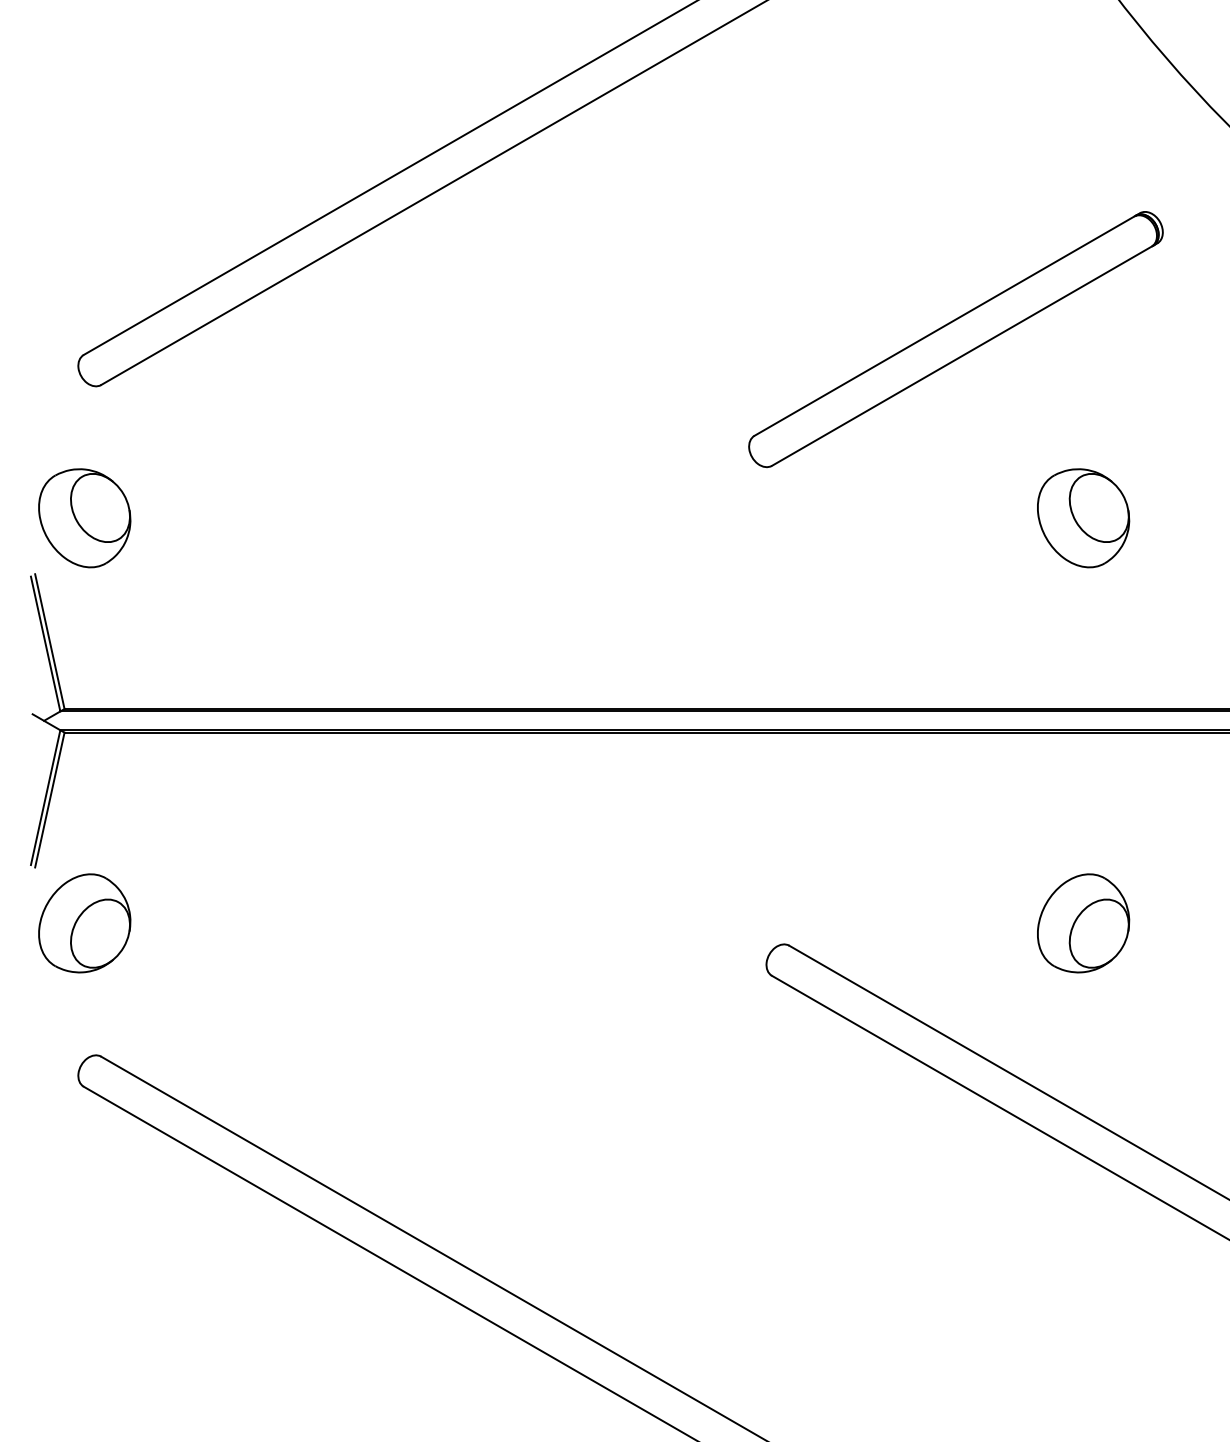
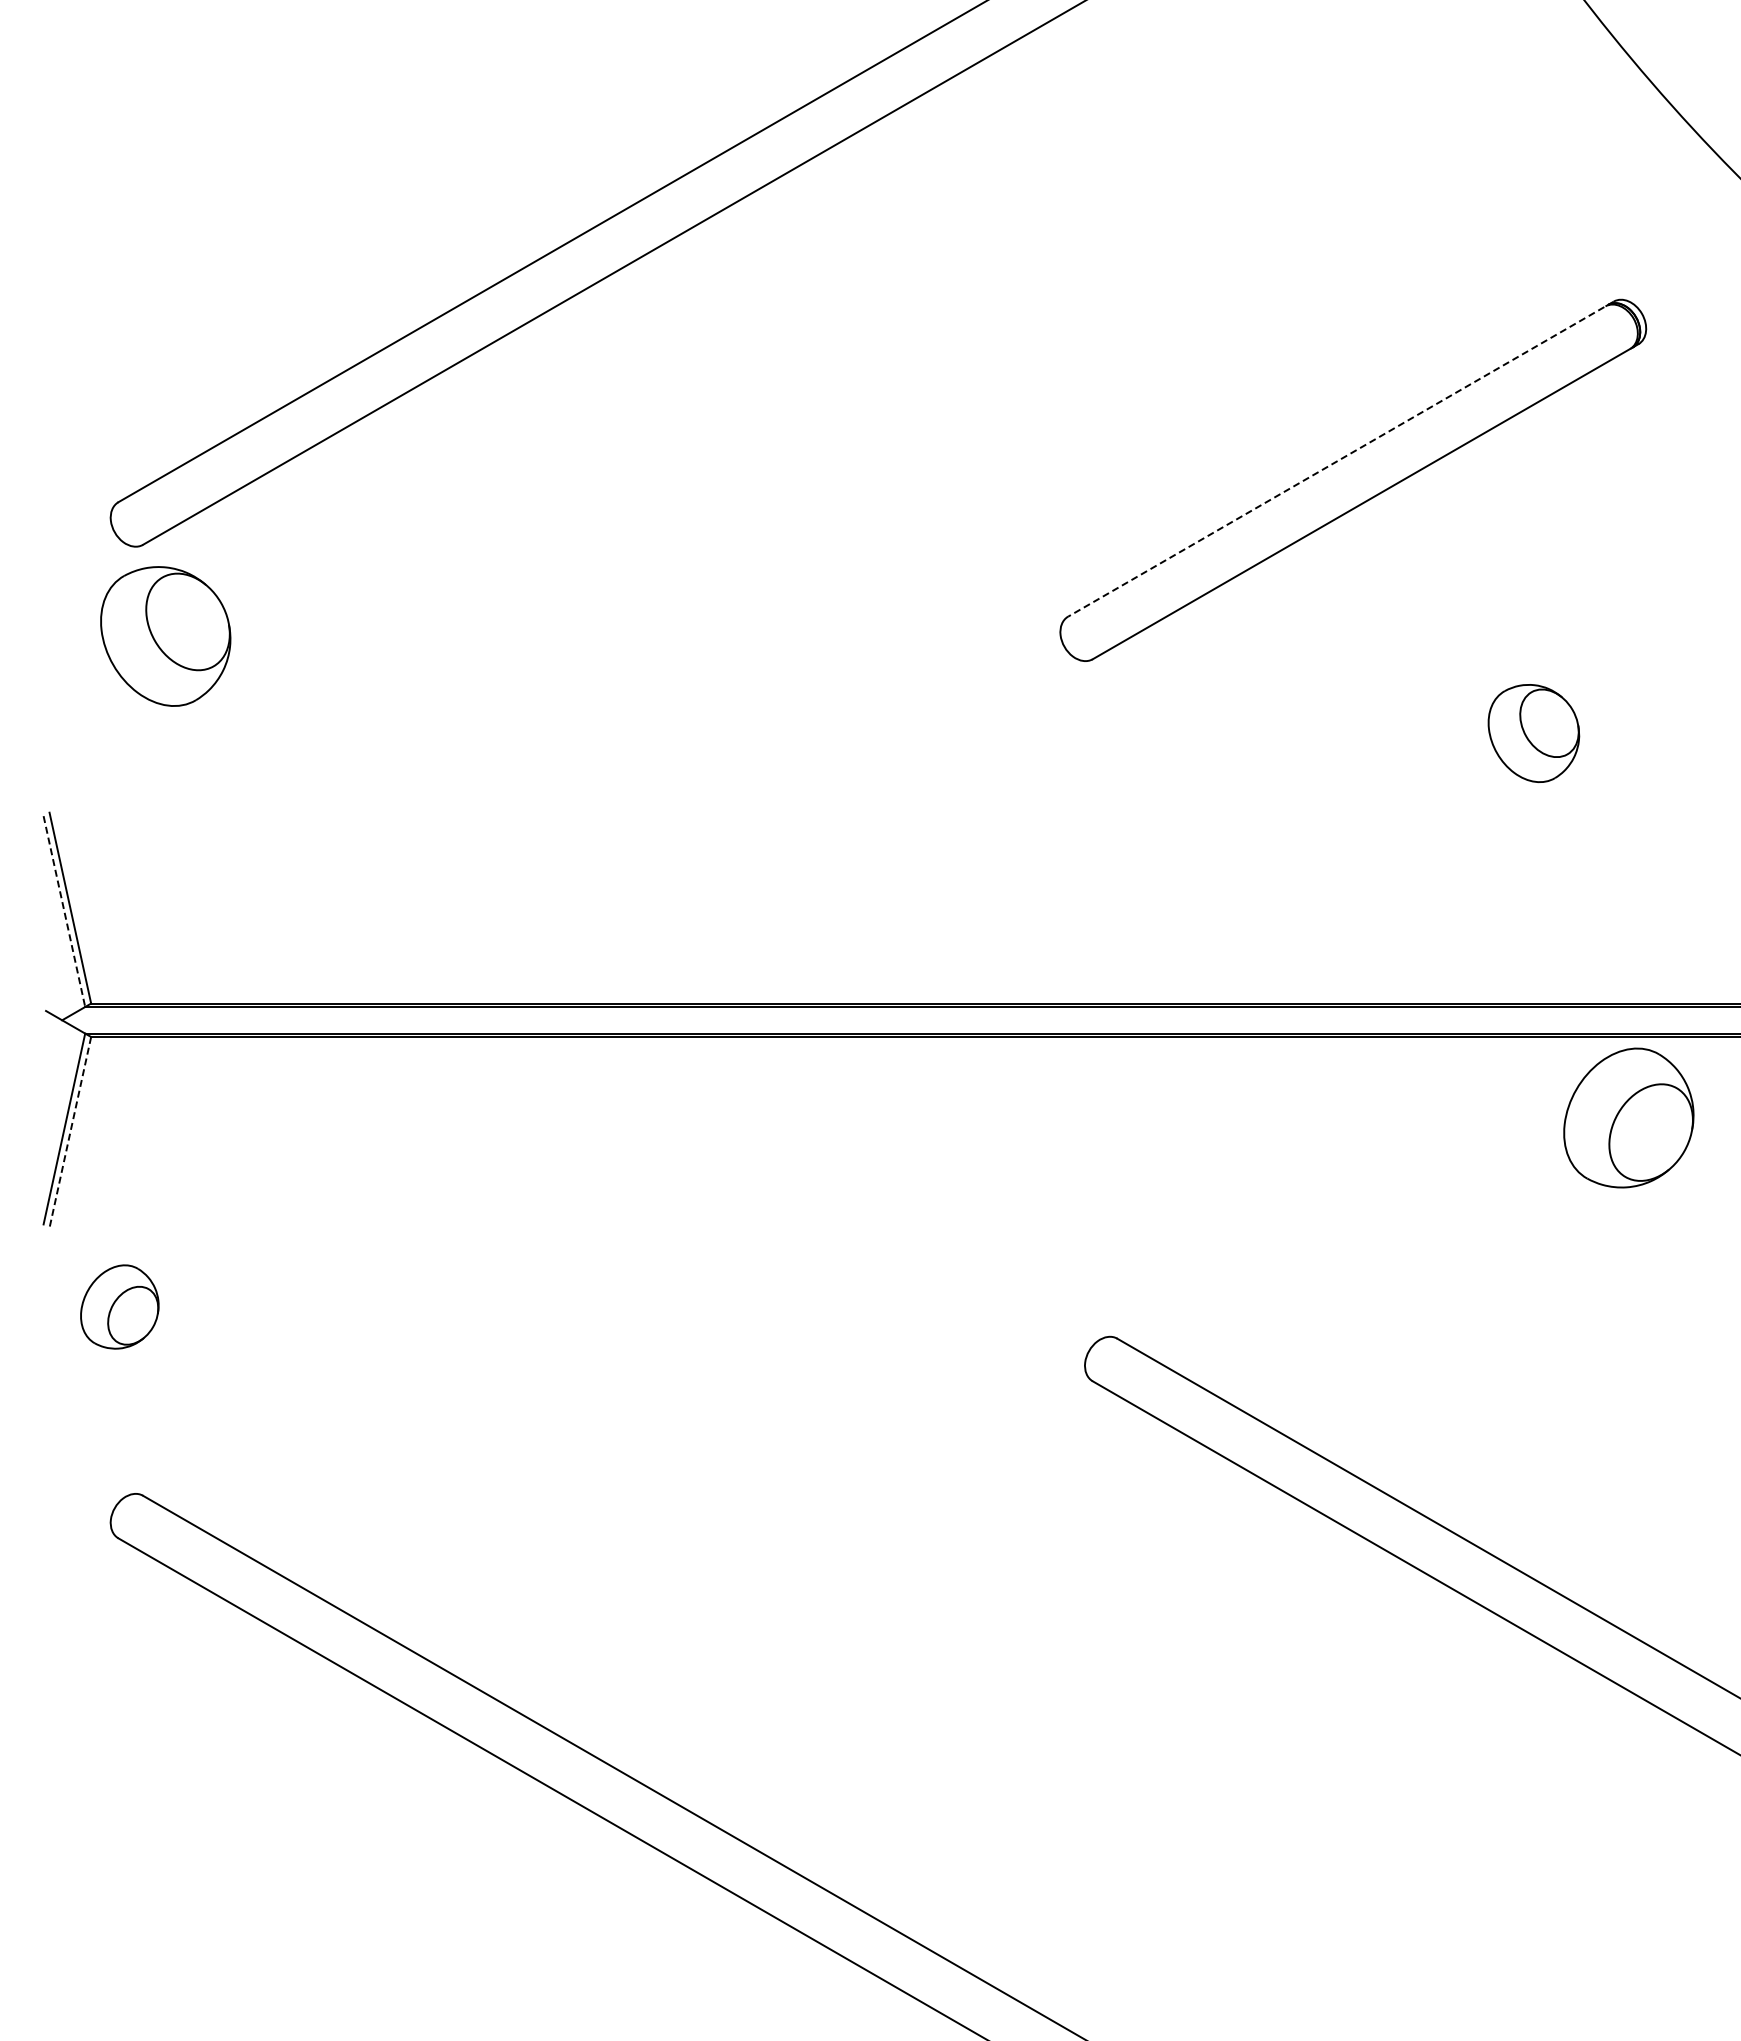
line: (946, 324) -> (1340, 459), solid -> dashed
part: (84, 518) -> (165, 636), moved
part: (1083, 518) -> (1533, 733), size x0.7
line: (45, 644) -> (64, 911), solid -> dashed
line: (49, 800) -> (70, 1132), solid -> dashed
part: (84, 923) -> (119, 1306), size x0.6
part: (1083, 923) -> (1628, 1117), moved

